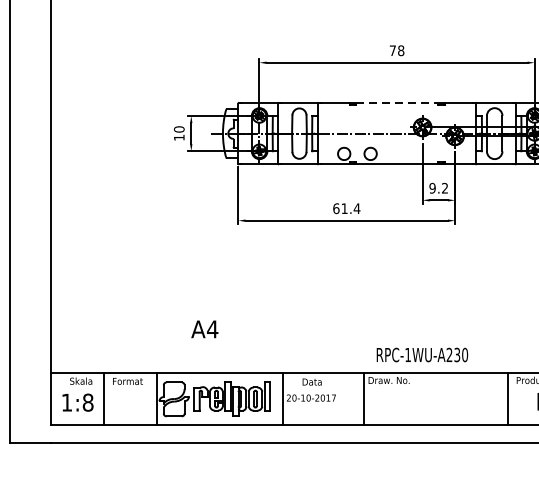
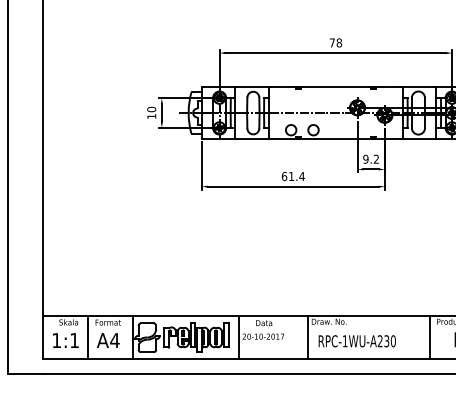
line: (396, 102) -> (335, 86), dashed -> solid
text: (205, 329) -> (108, 340), moved
text: (421, 355) -> (356, 341), moved
text: (87, 402) -> (74, 340), 1:8 -> 1:1

